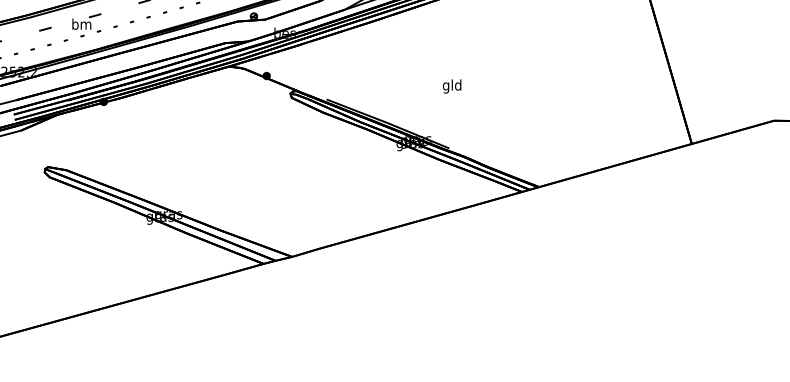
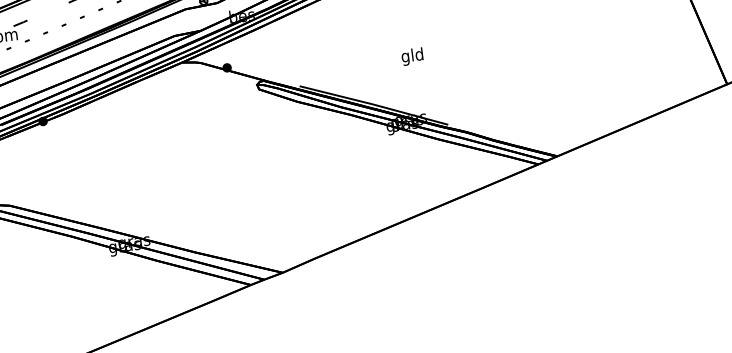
text: (451, 86) -> (411, 56), moved

